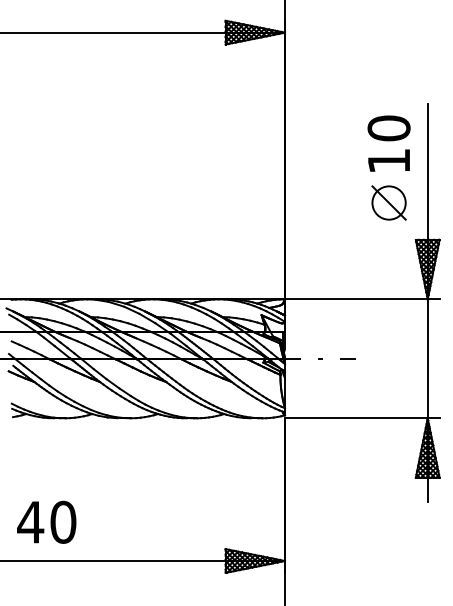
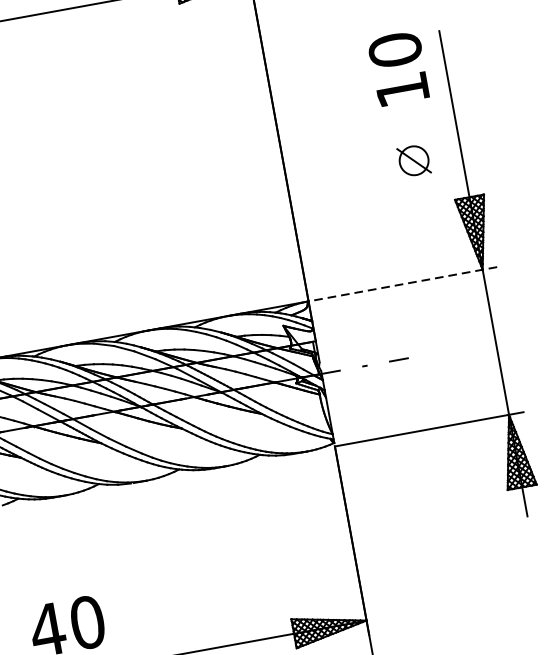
text: (388, 143) -> (397, 68), moved
part: (388, 202) -> (413, 160), size x0.7
line: (361, 299) -> (401, 284), solid -> dashed

